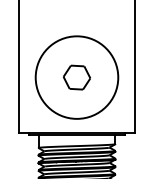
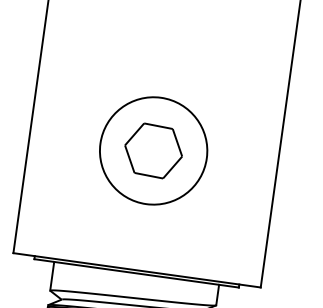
circle: (76, 77) -> (152, 150), size x0.6

